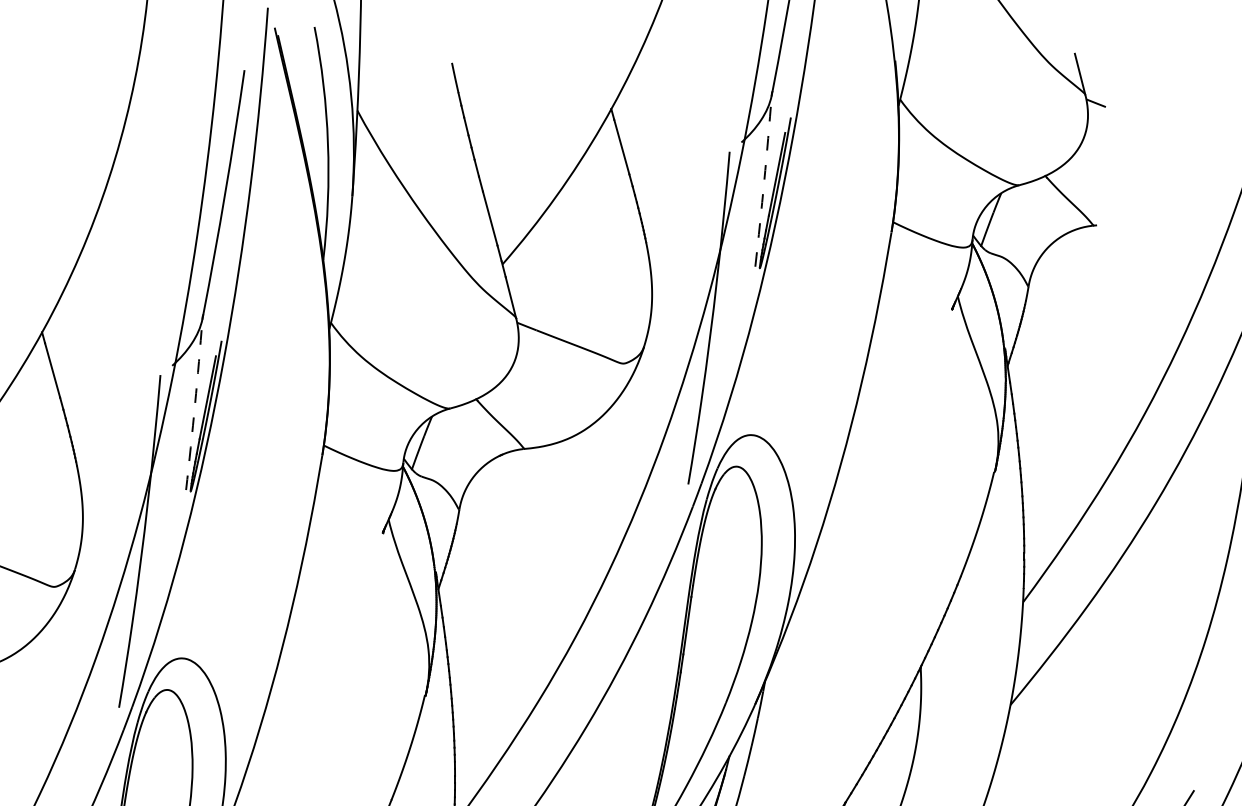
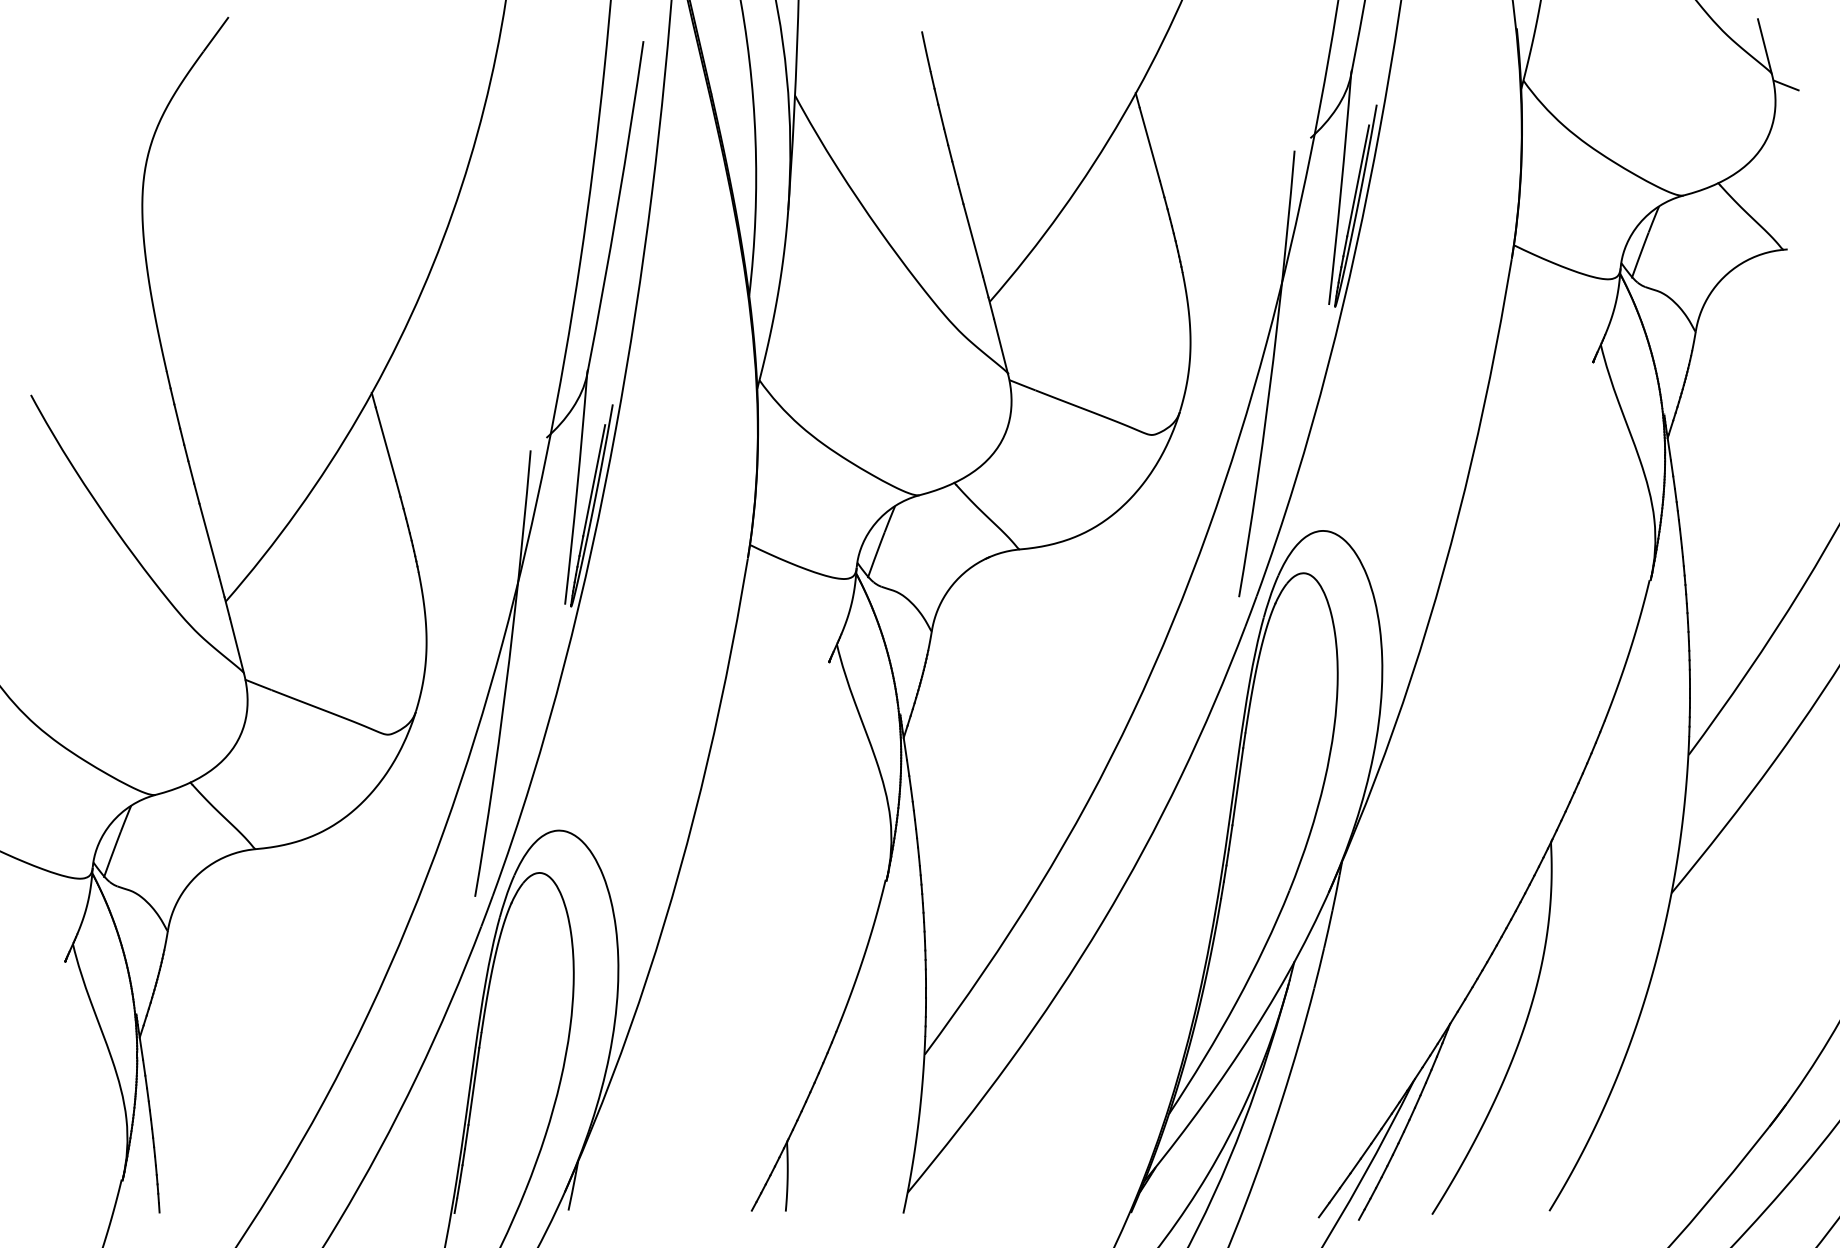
arc: (764, 181) -> (1341, 190), dashed -> solid
arc: (195, 404) -> (577, 489), dashed -> solid

